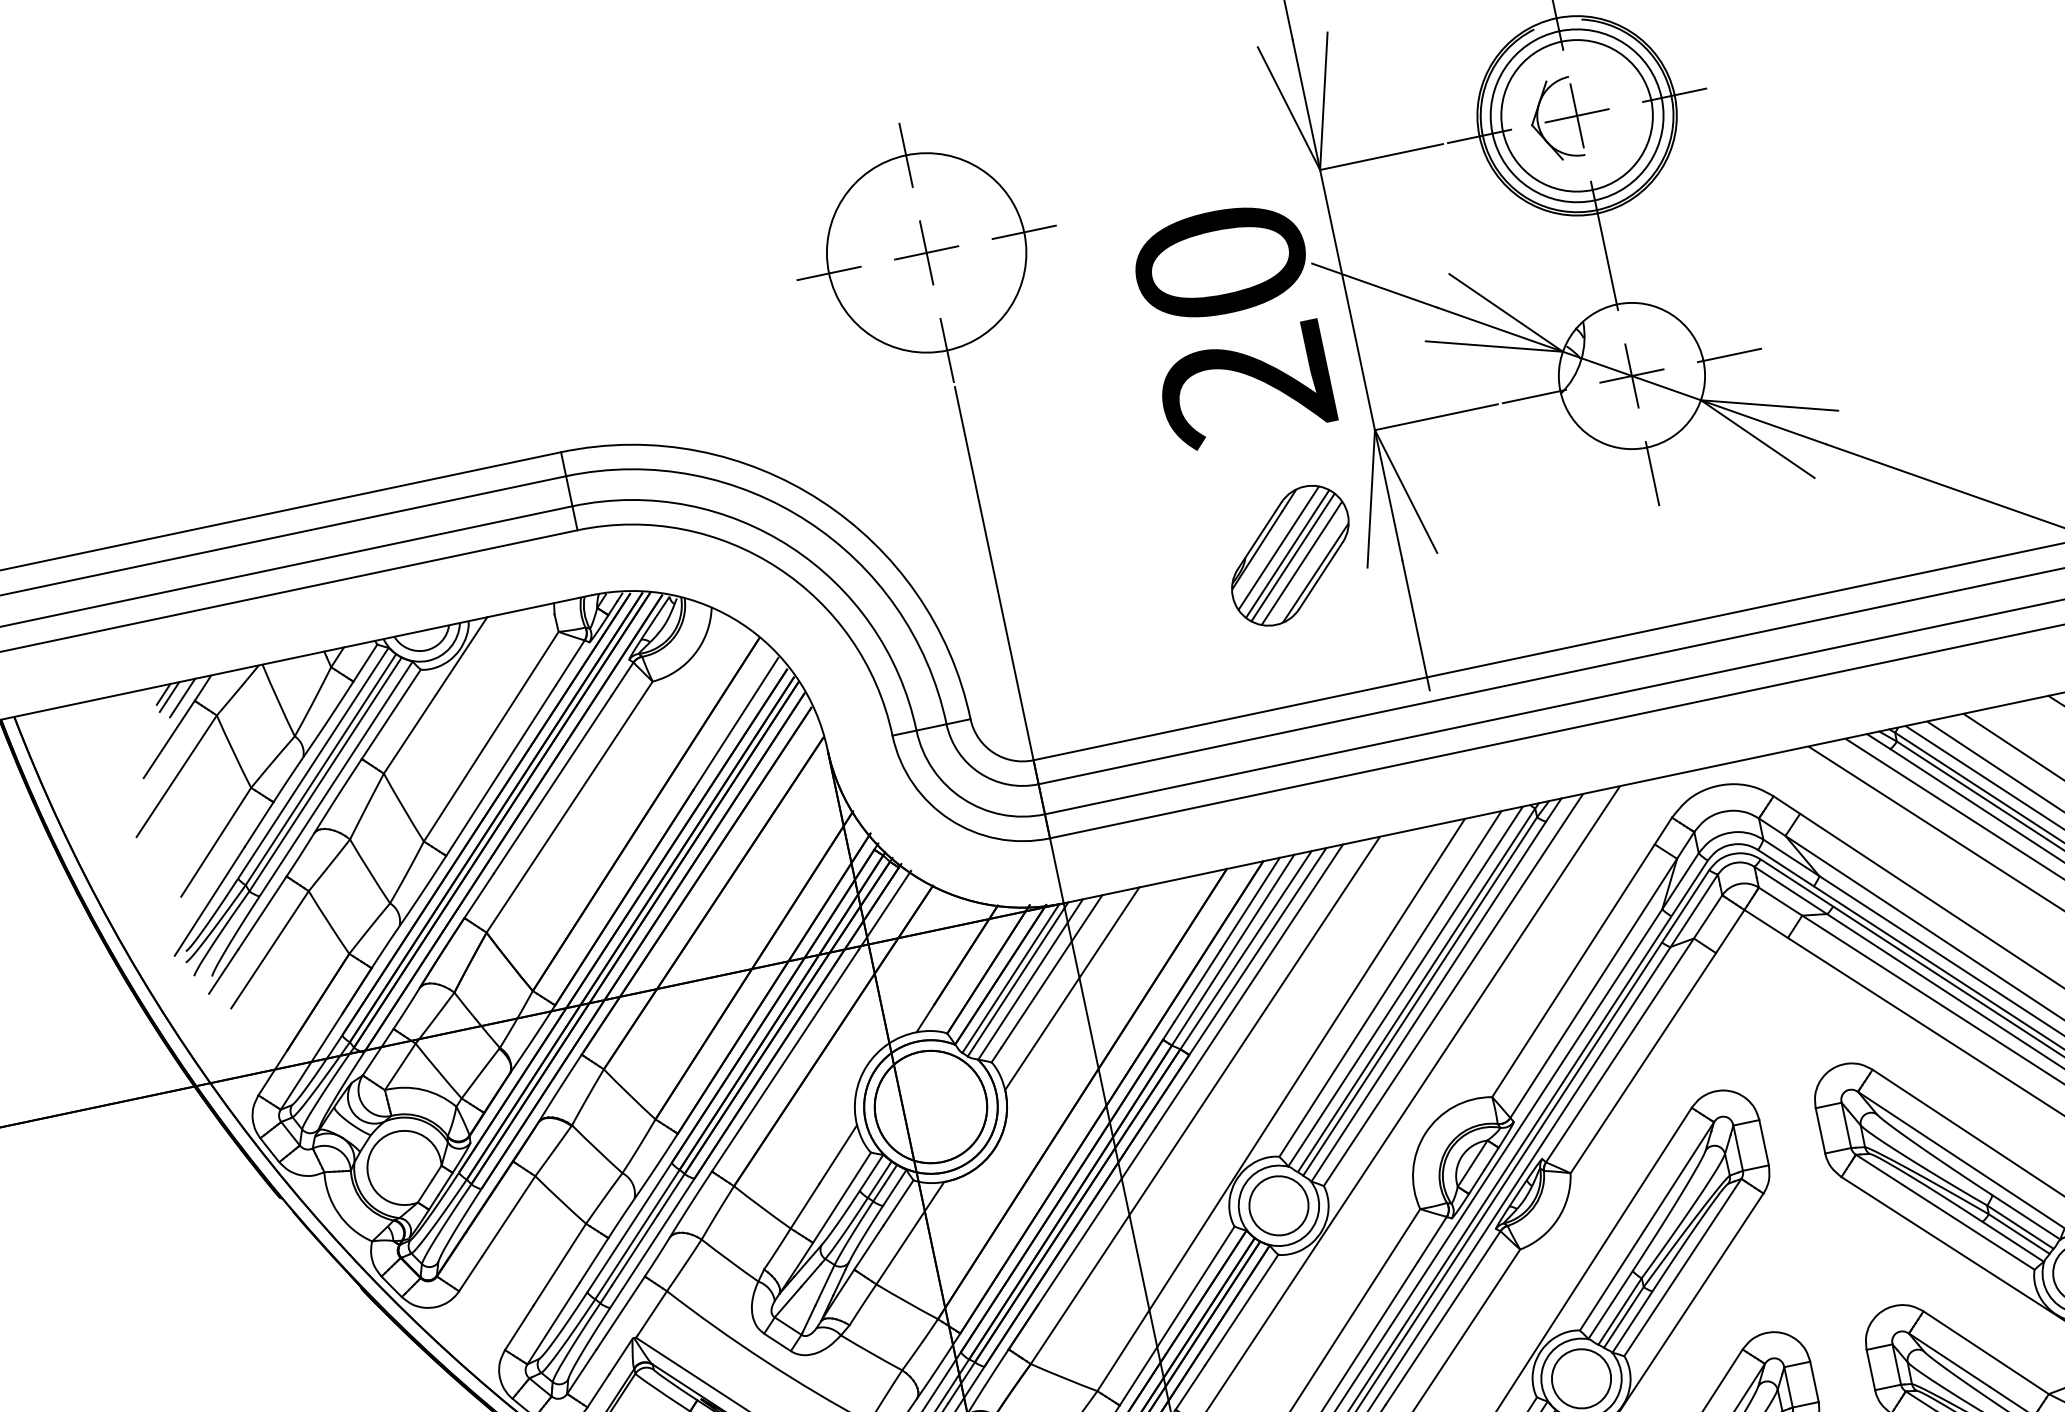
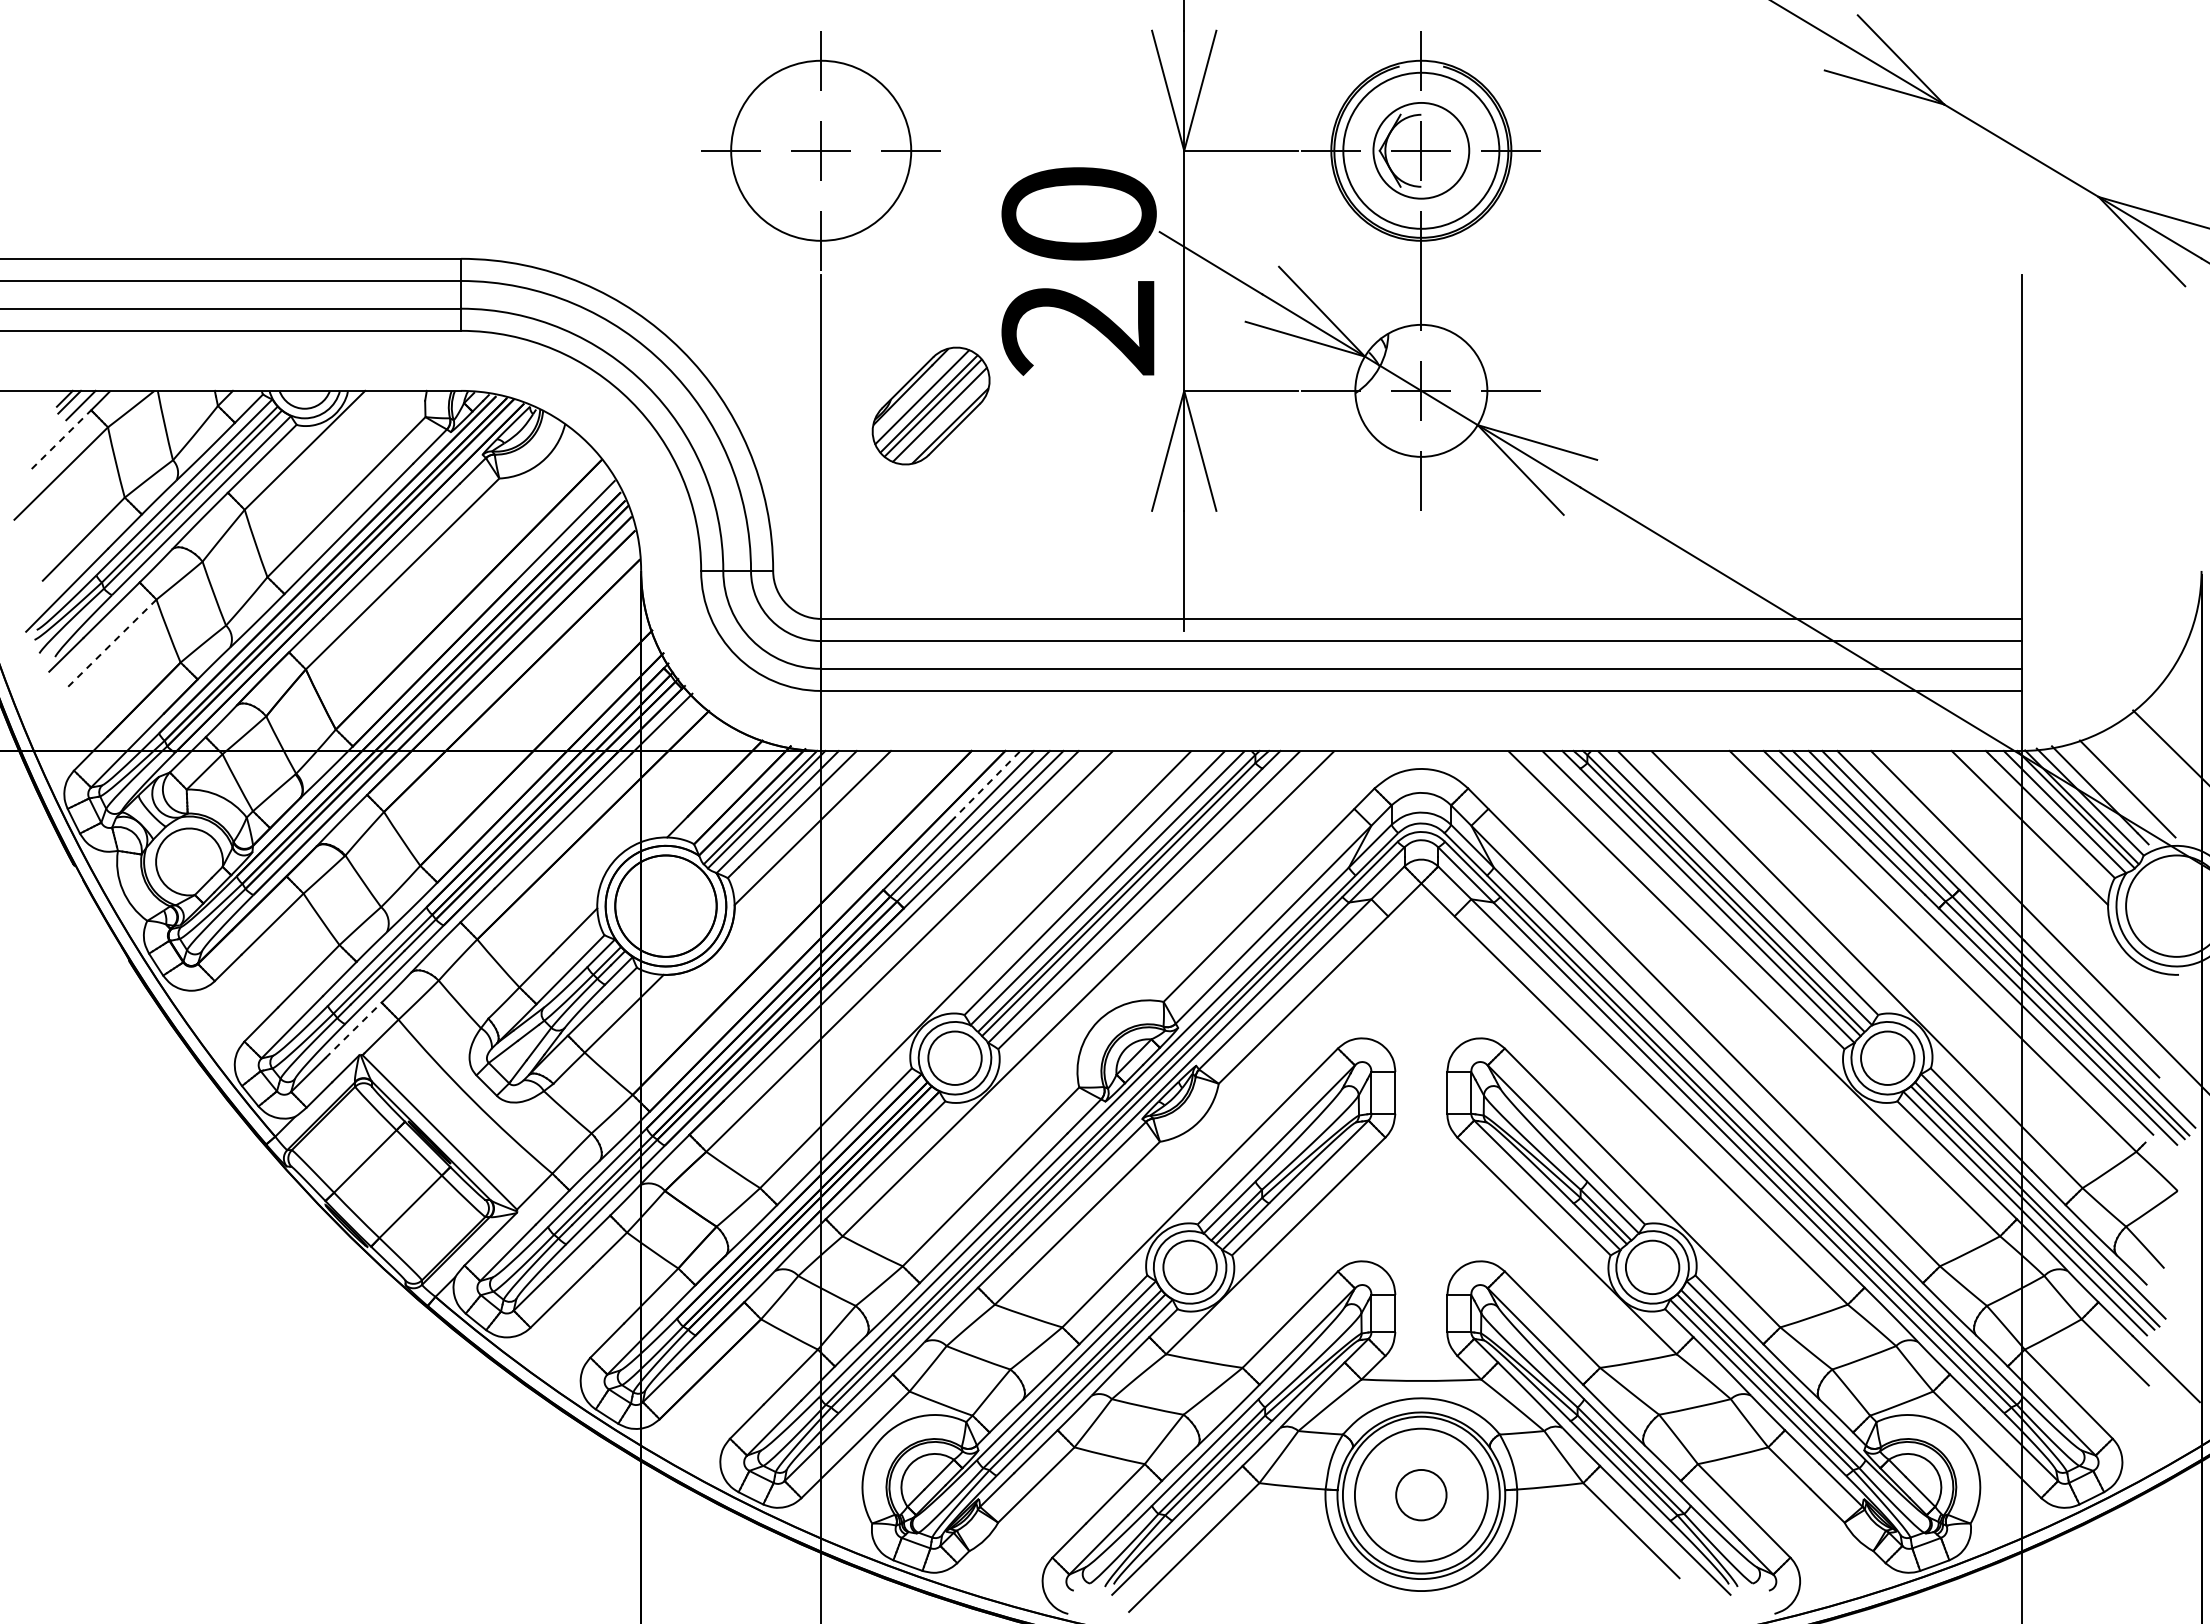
circle: (1576, 115) -> (1420, 150), size x0.7
part: (1289, 555) -> (930, 405), moved
line: (169, 739) -> (61, 439), solid -> dashed
line: (1249, 904) -> (985, 786), solid -> dashed
line: (269, 950) -> (110, 644), solid -> dashed
line: (620, 1313) -> (353, 1030), solid -> dashed

